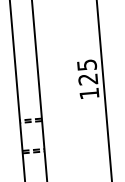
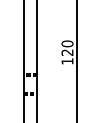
text: (86, 64) -> (67, 43), 125 -> 120

